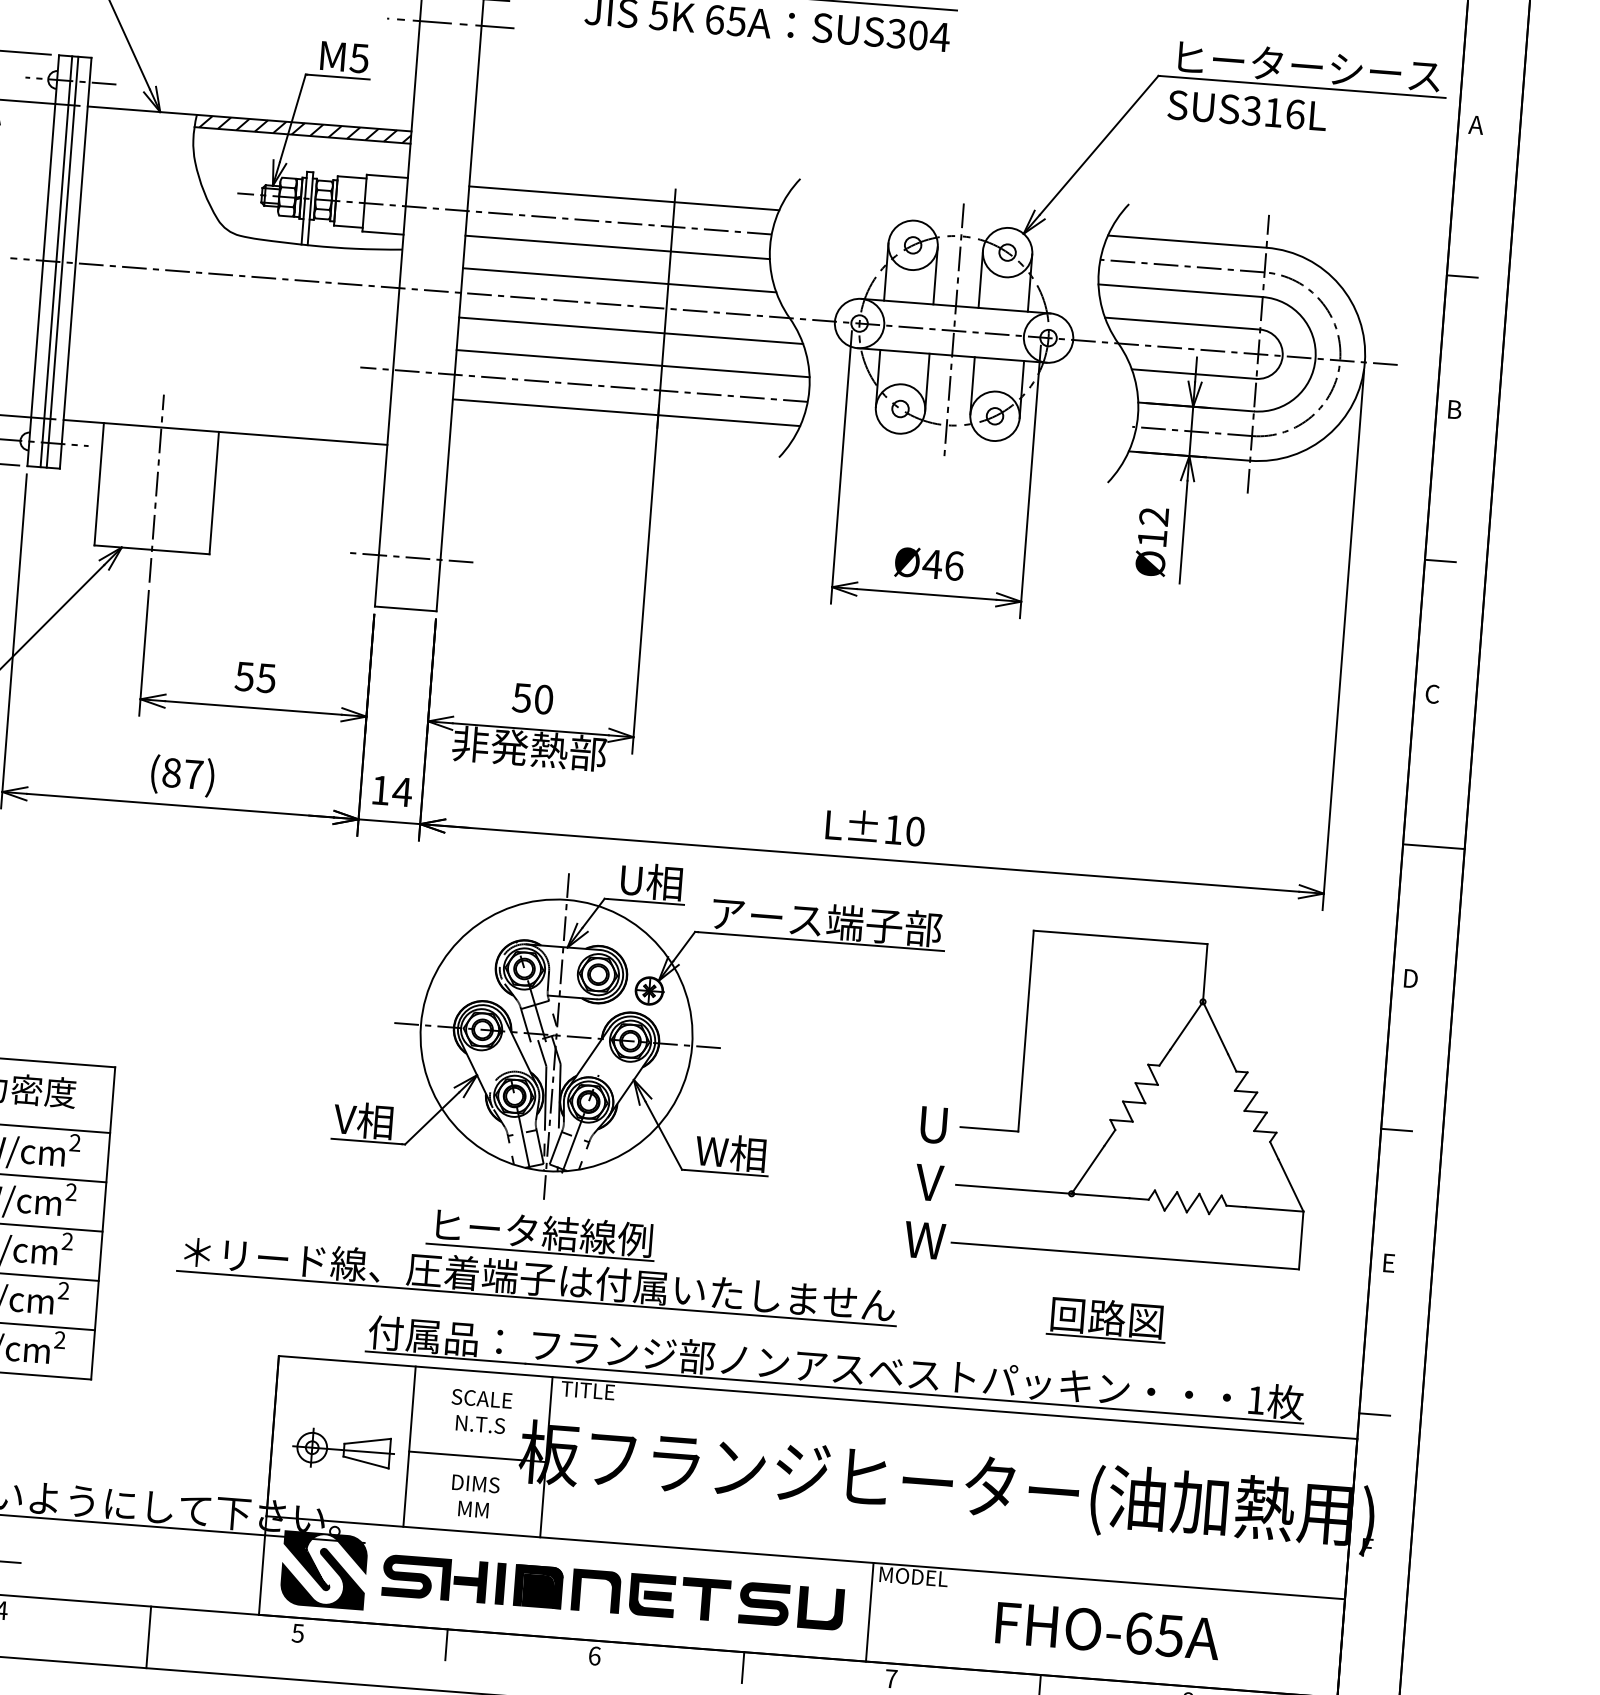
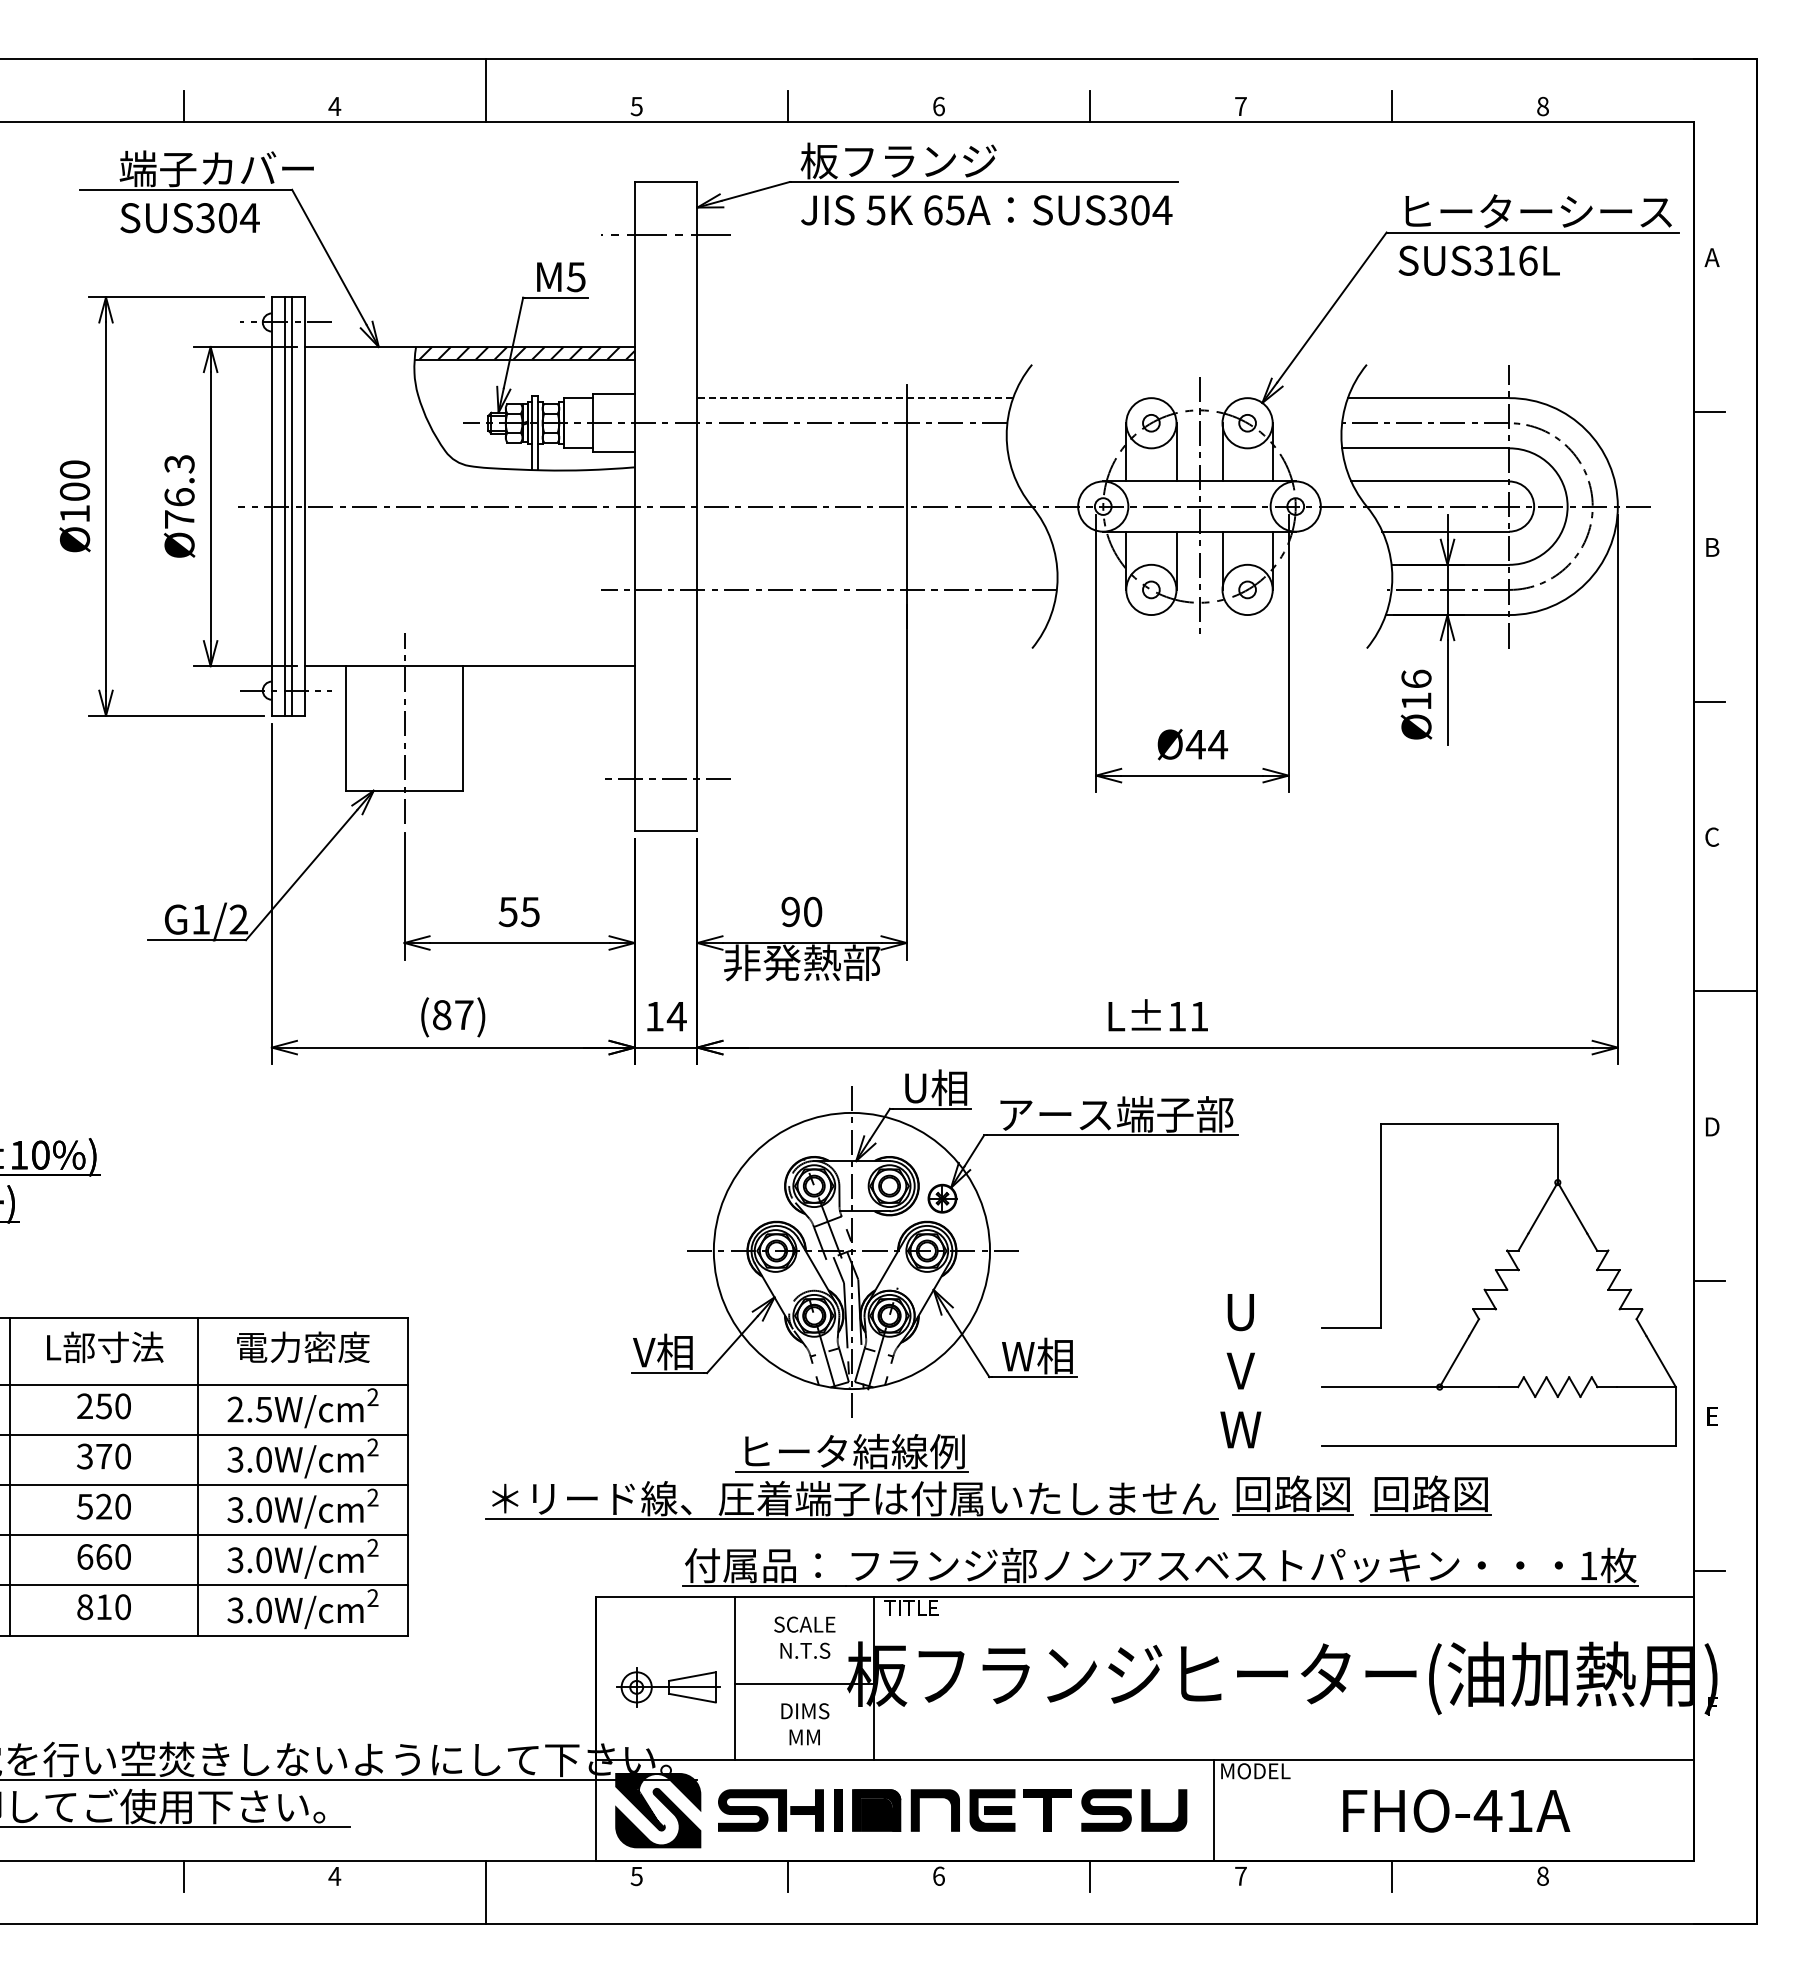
line: (624, 198) -> (855, 398), solid -> dashed
line: (617, 247) -> (852, 448), removed
line: (619, 280) -> (856, 481), removed
line: (631, 330) -> (872, 531), removed
line: (632, 363) -> (876, 564), removed
line: (626, 413) -> (874, 615), removed
text: (1154, 516) -> (1416, 678), Ø12 -> Ø16
text: (954, 565) -> (1218, 744), Ø46 -> Ø44
text: (521, 697) -> (790, 911), 50 -> 90
text: (915, 831) -> (1199, 1016), L±10 -> L±11
part: (1137, 1097) -> (1498, 1284), moved
part: (970, 1308) -> (1292, 1495), added
text: (1153, 1634) -> (1502, 1810), FHO-65A -> FHO-41A

